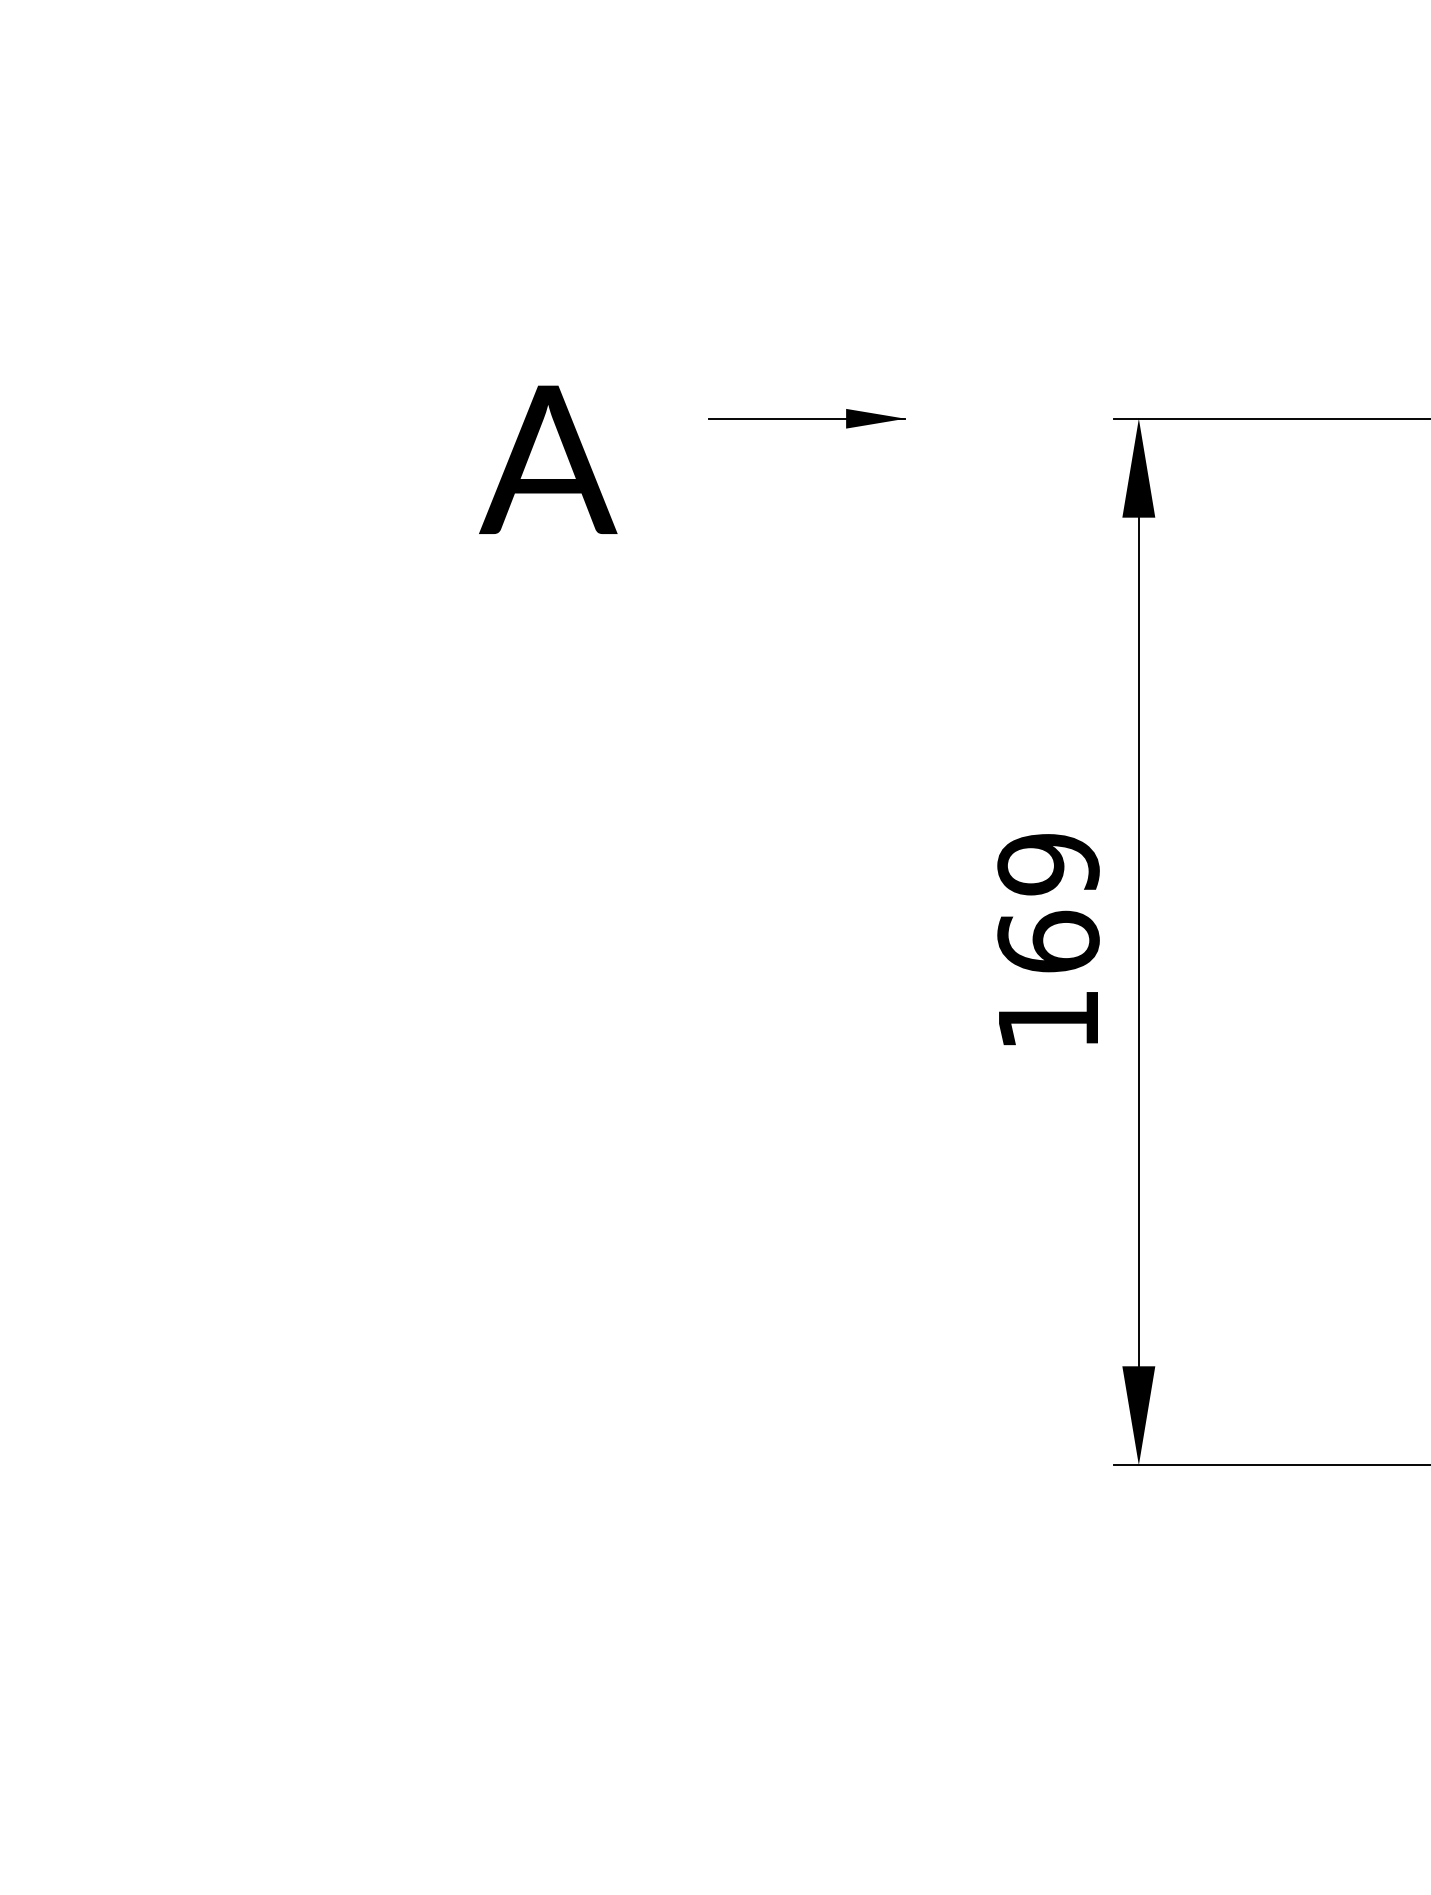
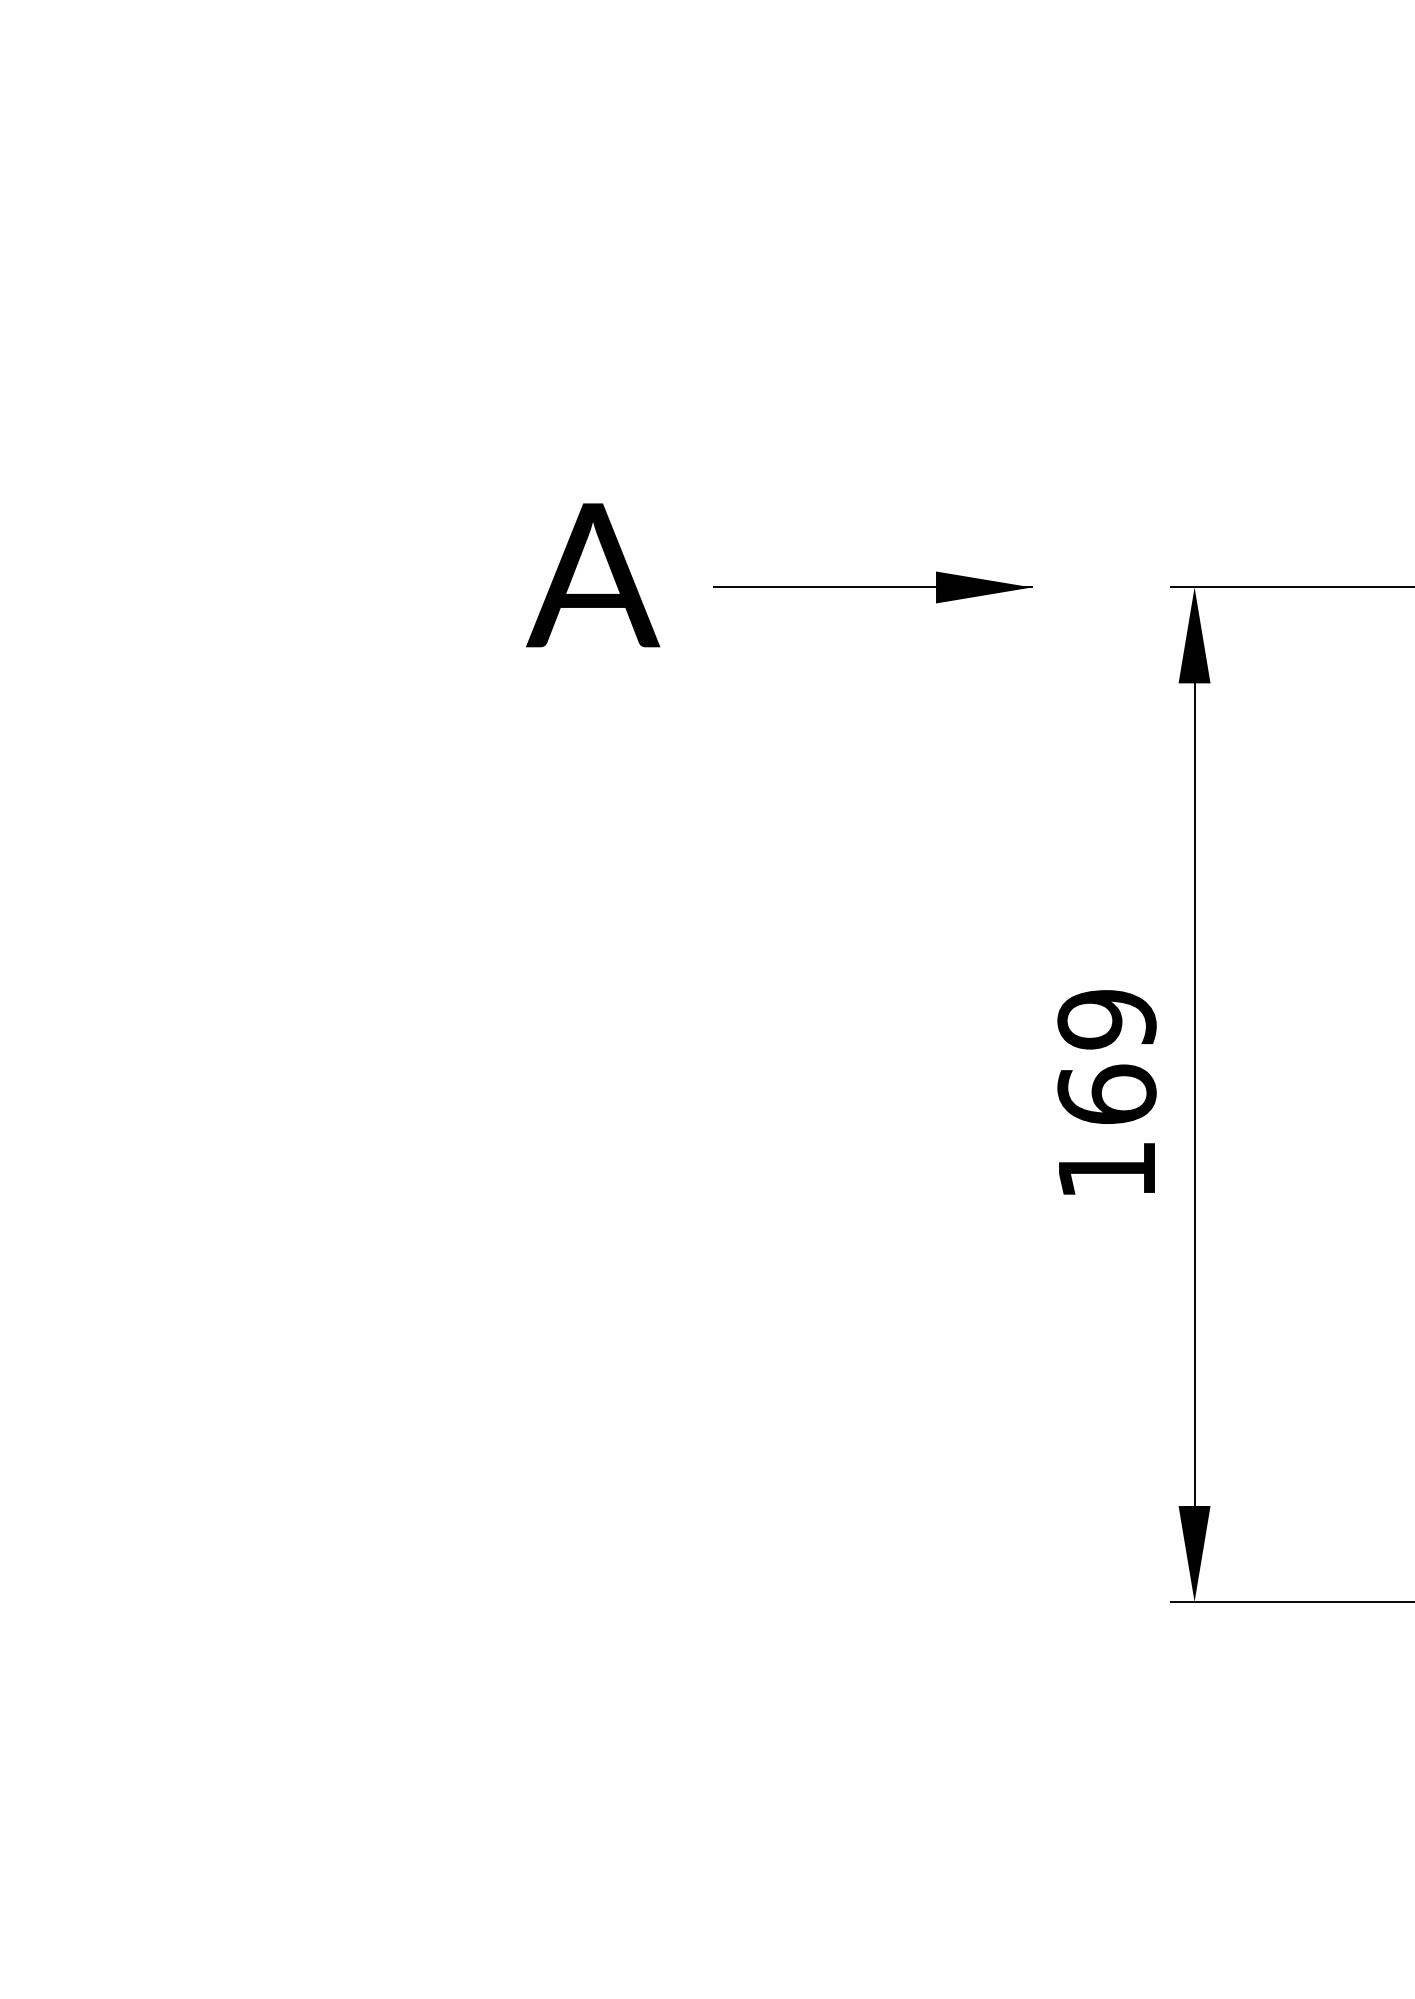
part: (806, 418) -> (872, 587), size x1.67
text: (548, 460) -> (593, 575), moved

